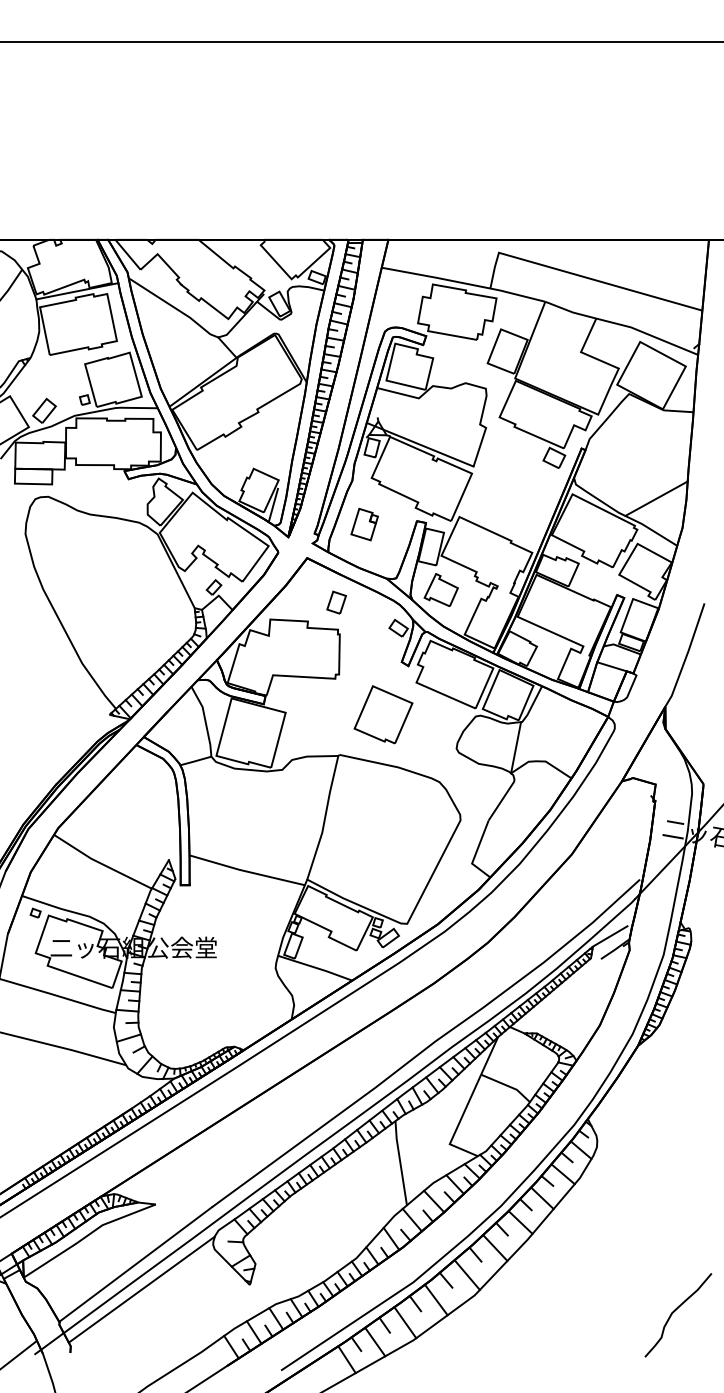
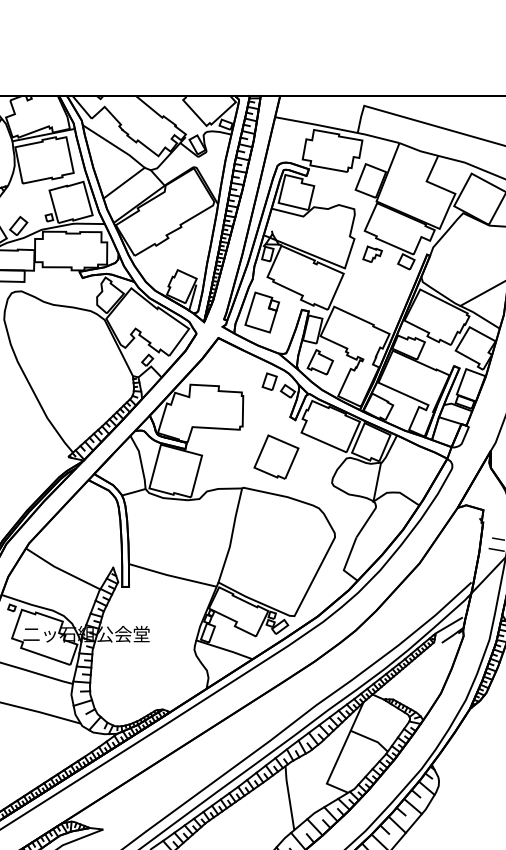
line: (183, 354) -> (124, 183), added
part: (509, 447) -> (372, 253), added
part: (364, 524) -> (262, 312), size x1.67
part: (336, 602) -> (269, 381), moved

